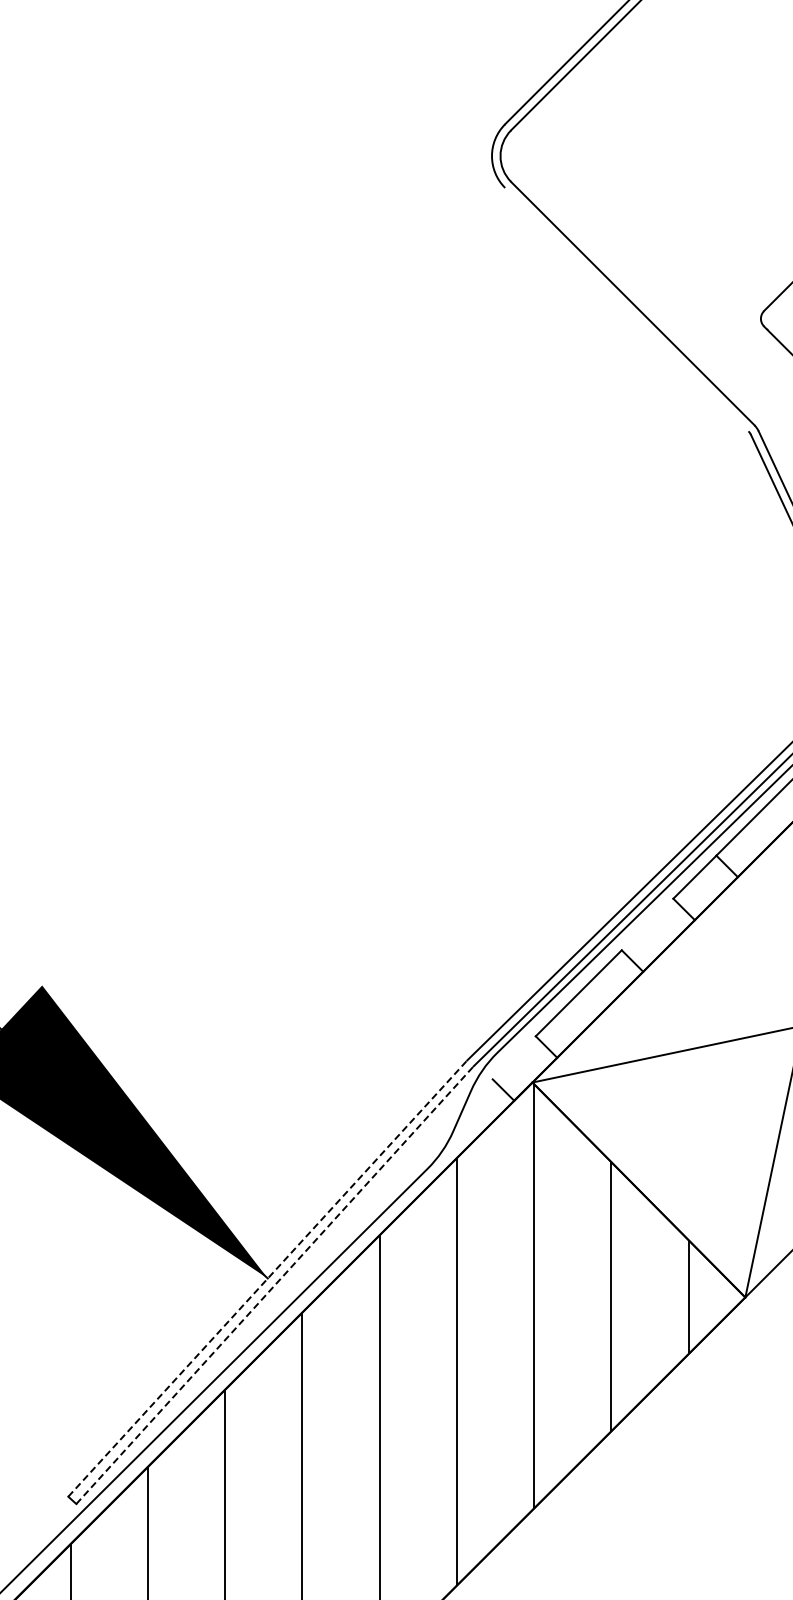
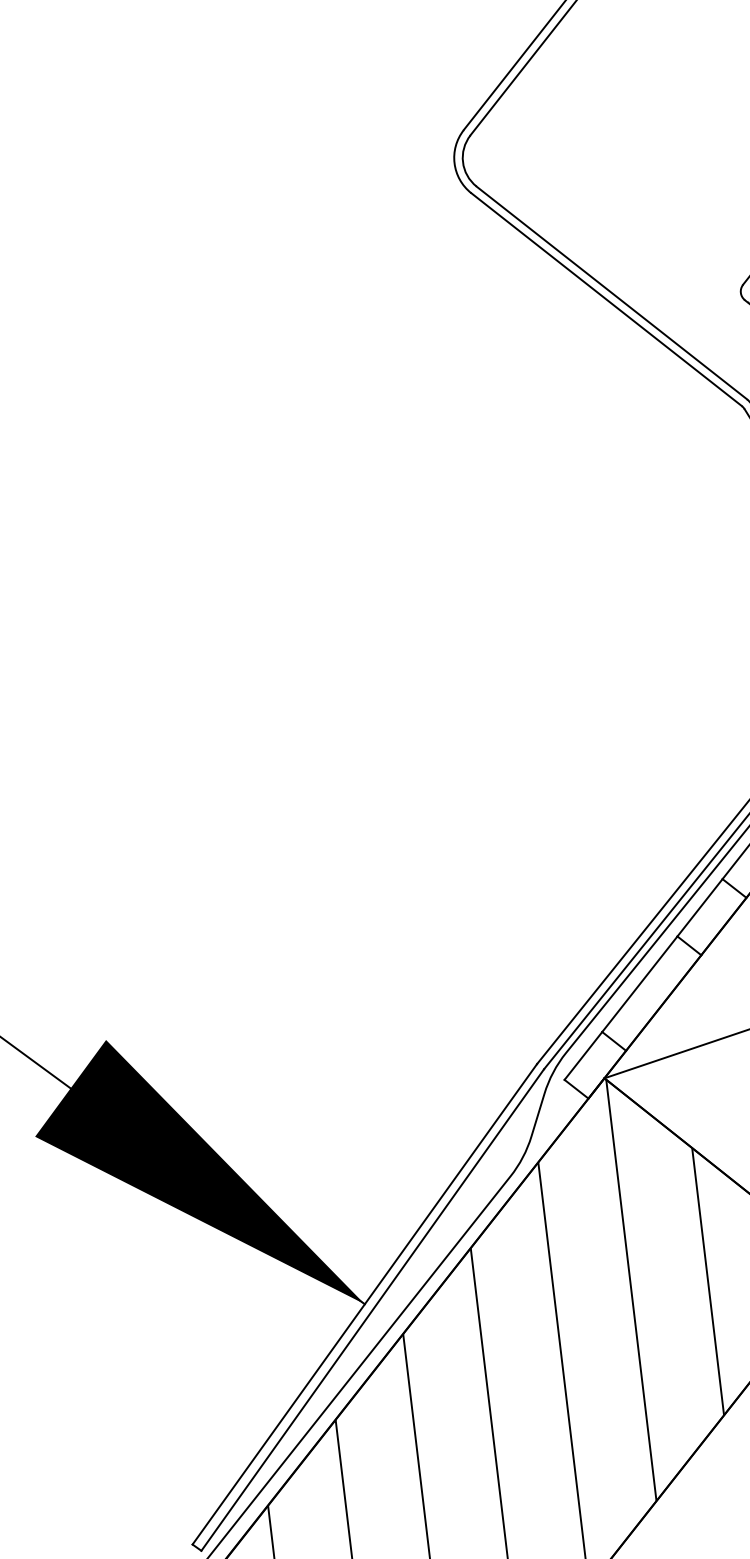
line: (626, 309) -> (606, 299), added
line: (647, 924) -> (699, 907), added
line: (513, 1057) -> (582, 1055), added
line: (267, 1278) -> (364, 1304), dashed -> solid
line: (274, 1285) -> (372, 1310), dashed -> solid

